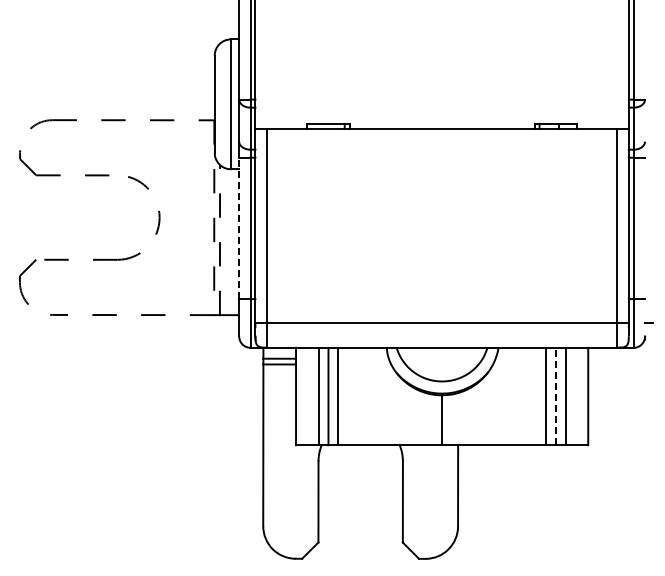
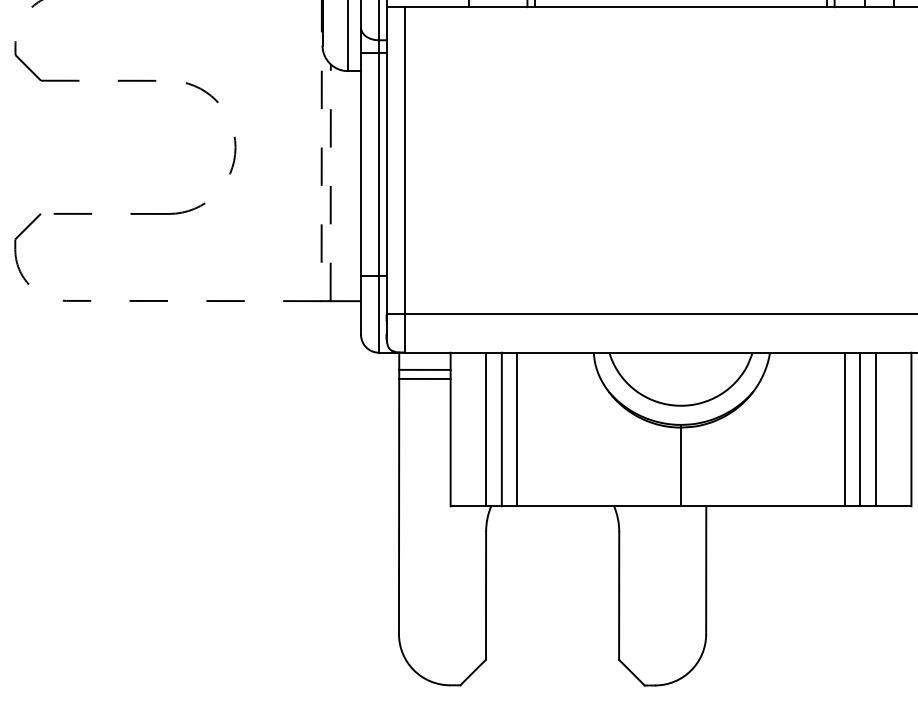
line: (239, 228) -> (361, 164), dashed -> solid
line: (555, 396) -> (859, 429), dashed -> solid

